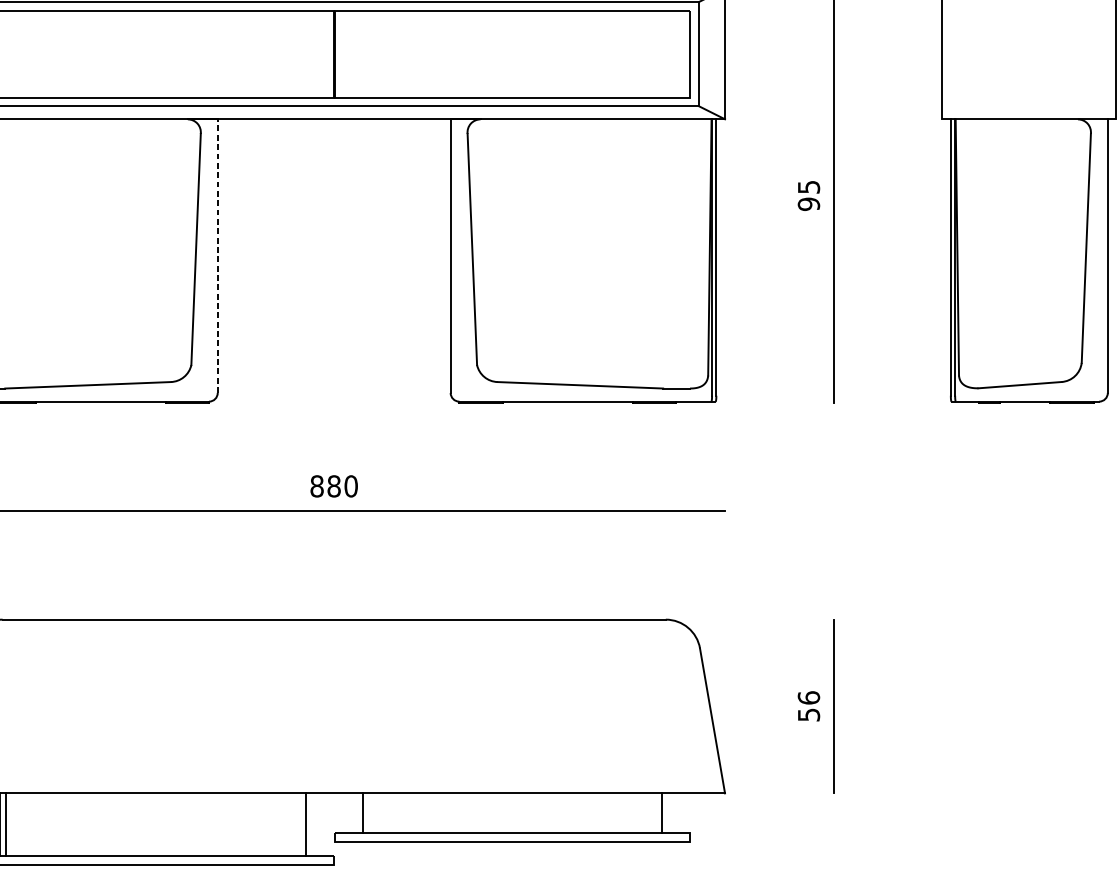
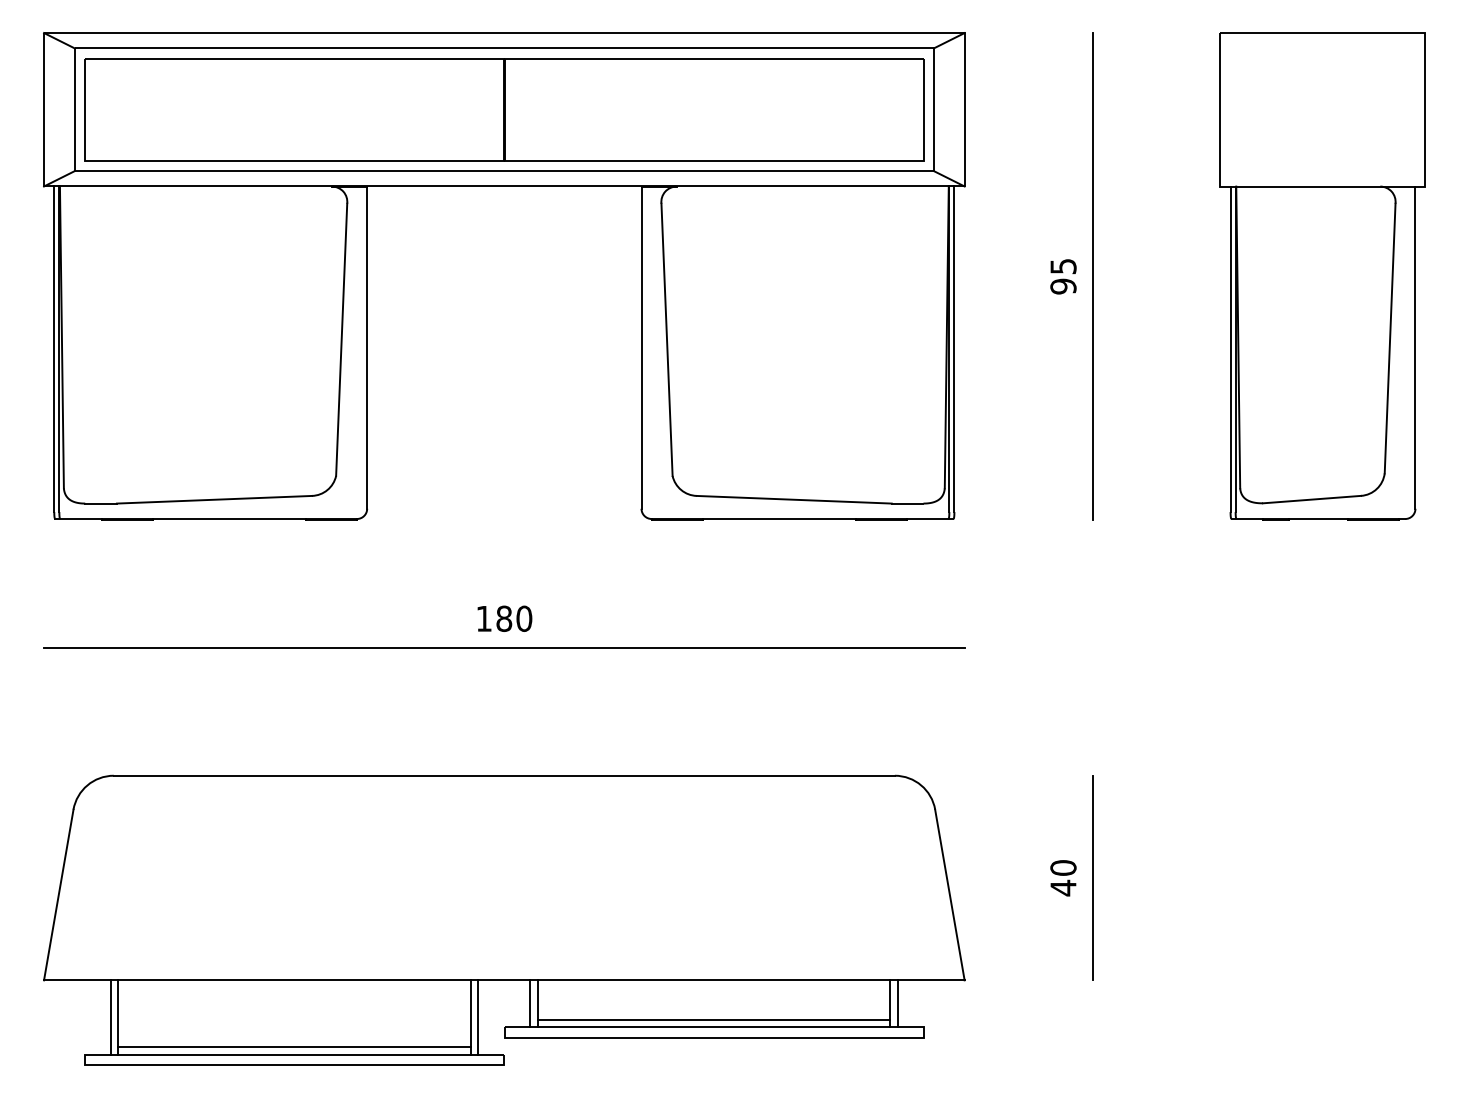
line: (218, 256) -> (367, 347), dashed -> solid
text: (317, 486) -> (484, 618), 880 -> 180
text: (808, 706) -> (1063, 878), 56 -> 40
line: (356, 813) -> (530, 1003), added
line: (668, 813) -> (898, 1003), added
line: (312, 824) -> (478, 1017), added
line: (512, 826) -> (714, 1019), added
line: (156, 850) -> (294, 1047), added

